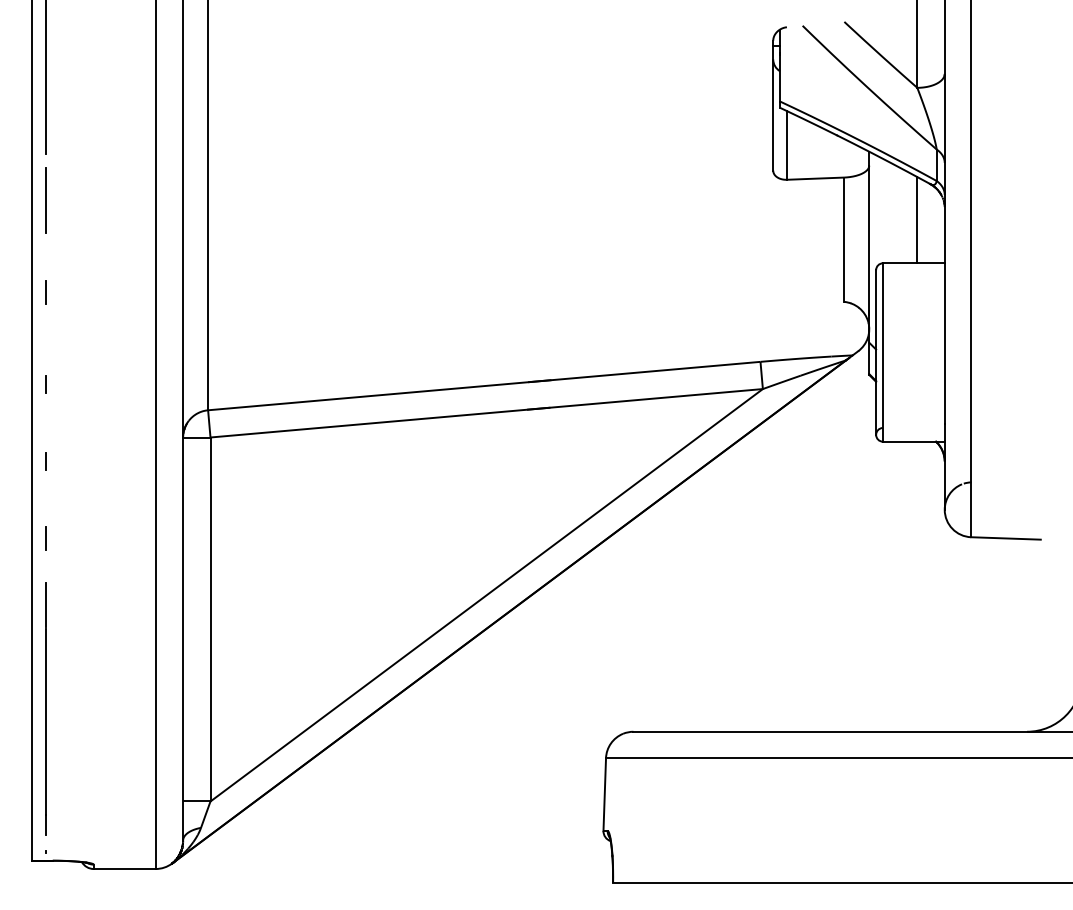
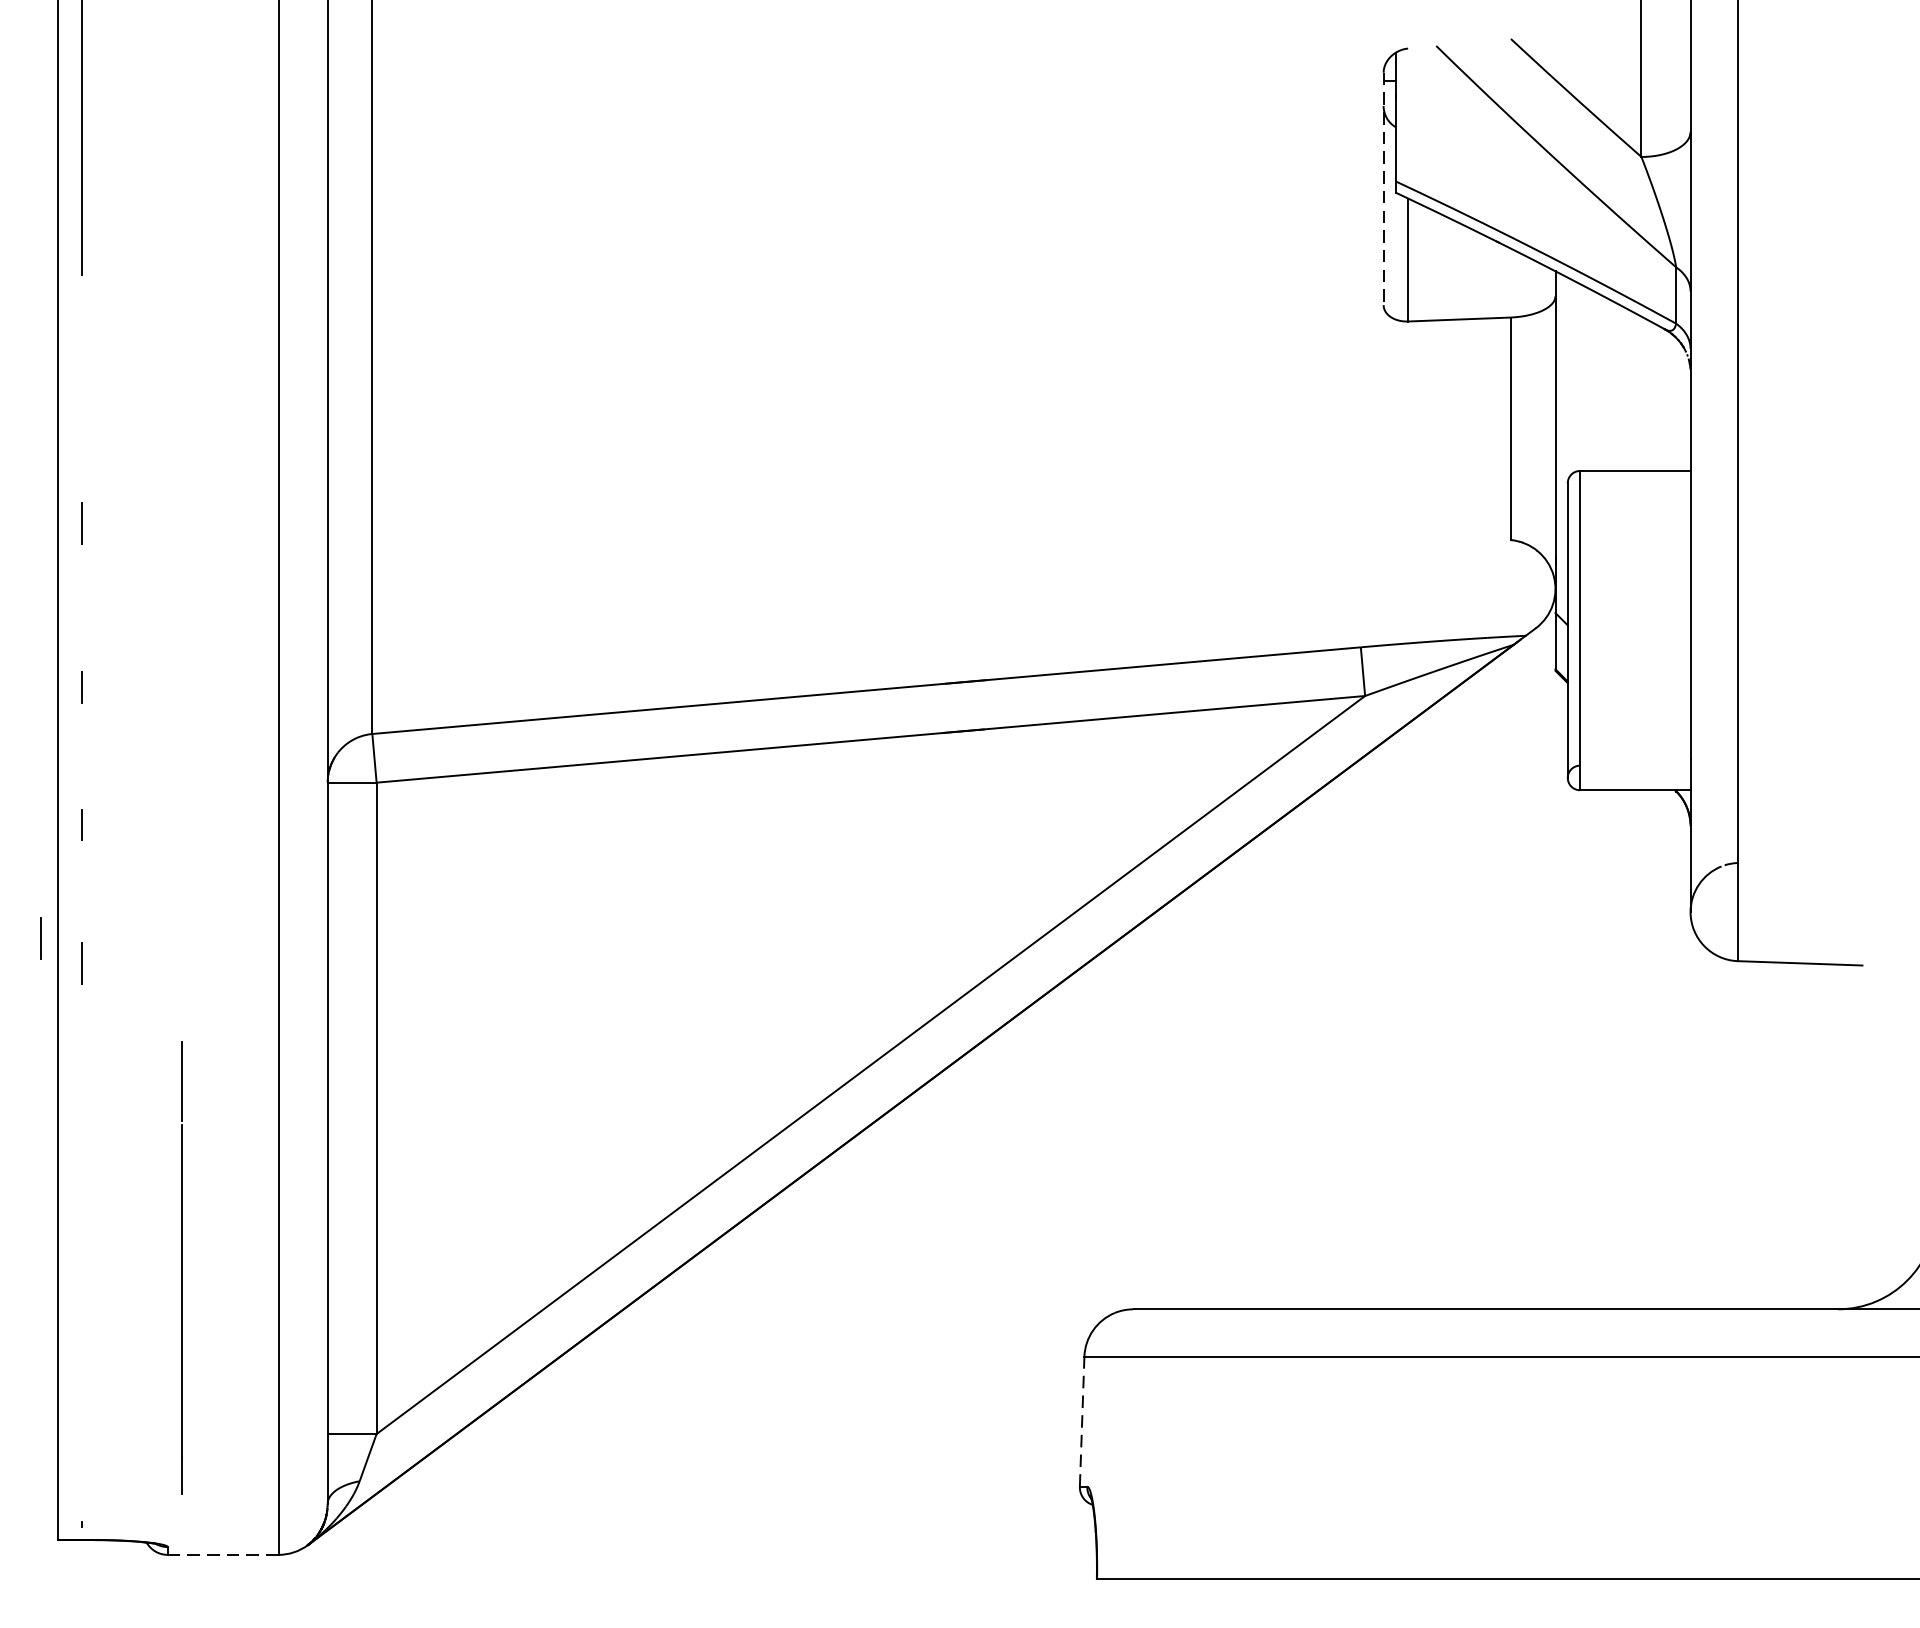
line: (773, 105) -> (1384, 188), solid -> dashed
line: (45, 200) -> (81, 358), removed
line: (917, 220) -> (1641, 394), removed
line: (22, 524) -> (40, 938), added
line: (45, 708) -> (181, 1267), moved
line: (604, 794) -> (1081, 1421), solid -> dashed
line: (124, 869) -> (222, 1555), solid -> dashed

